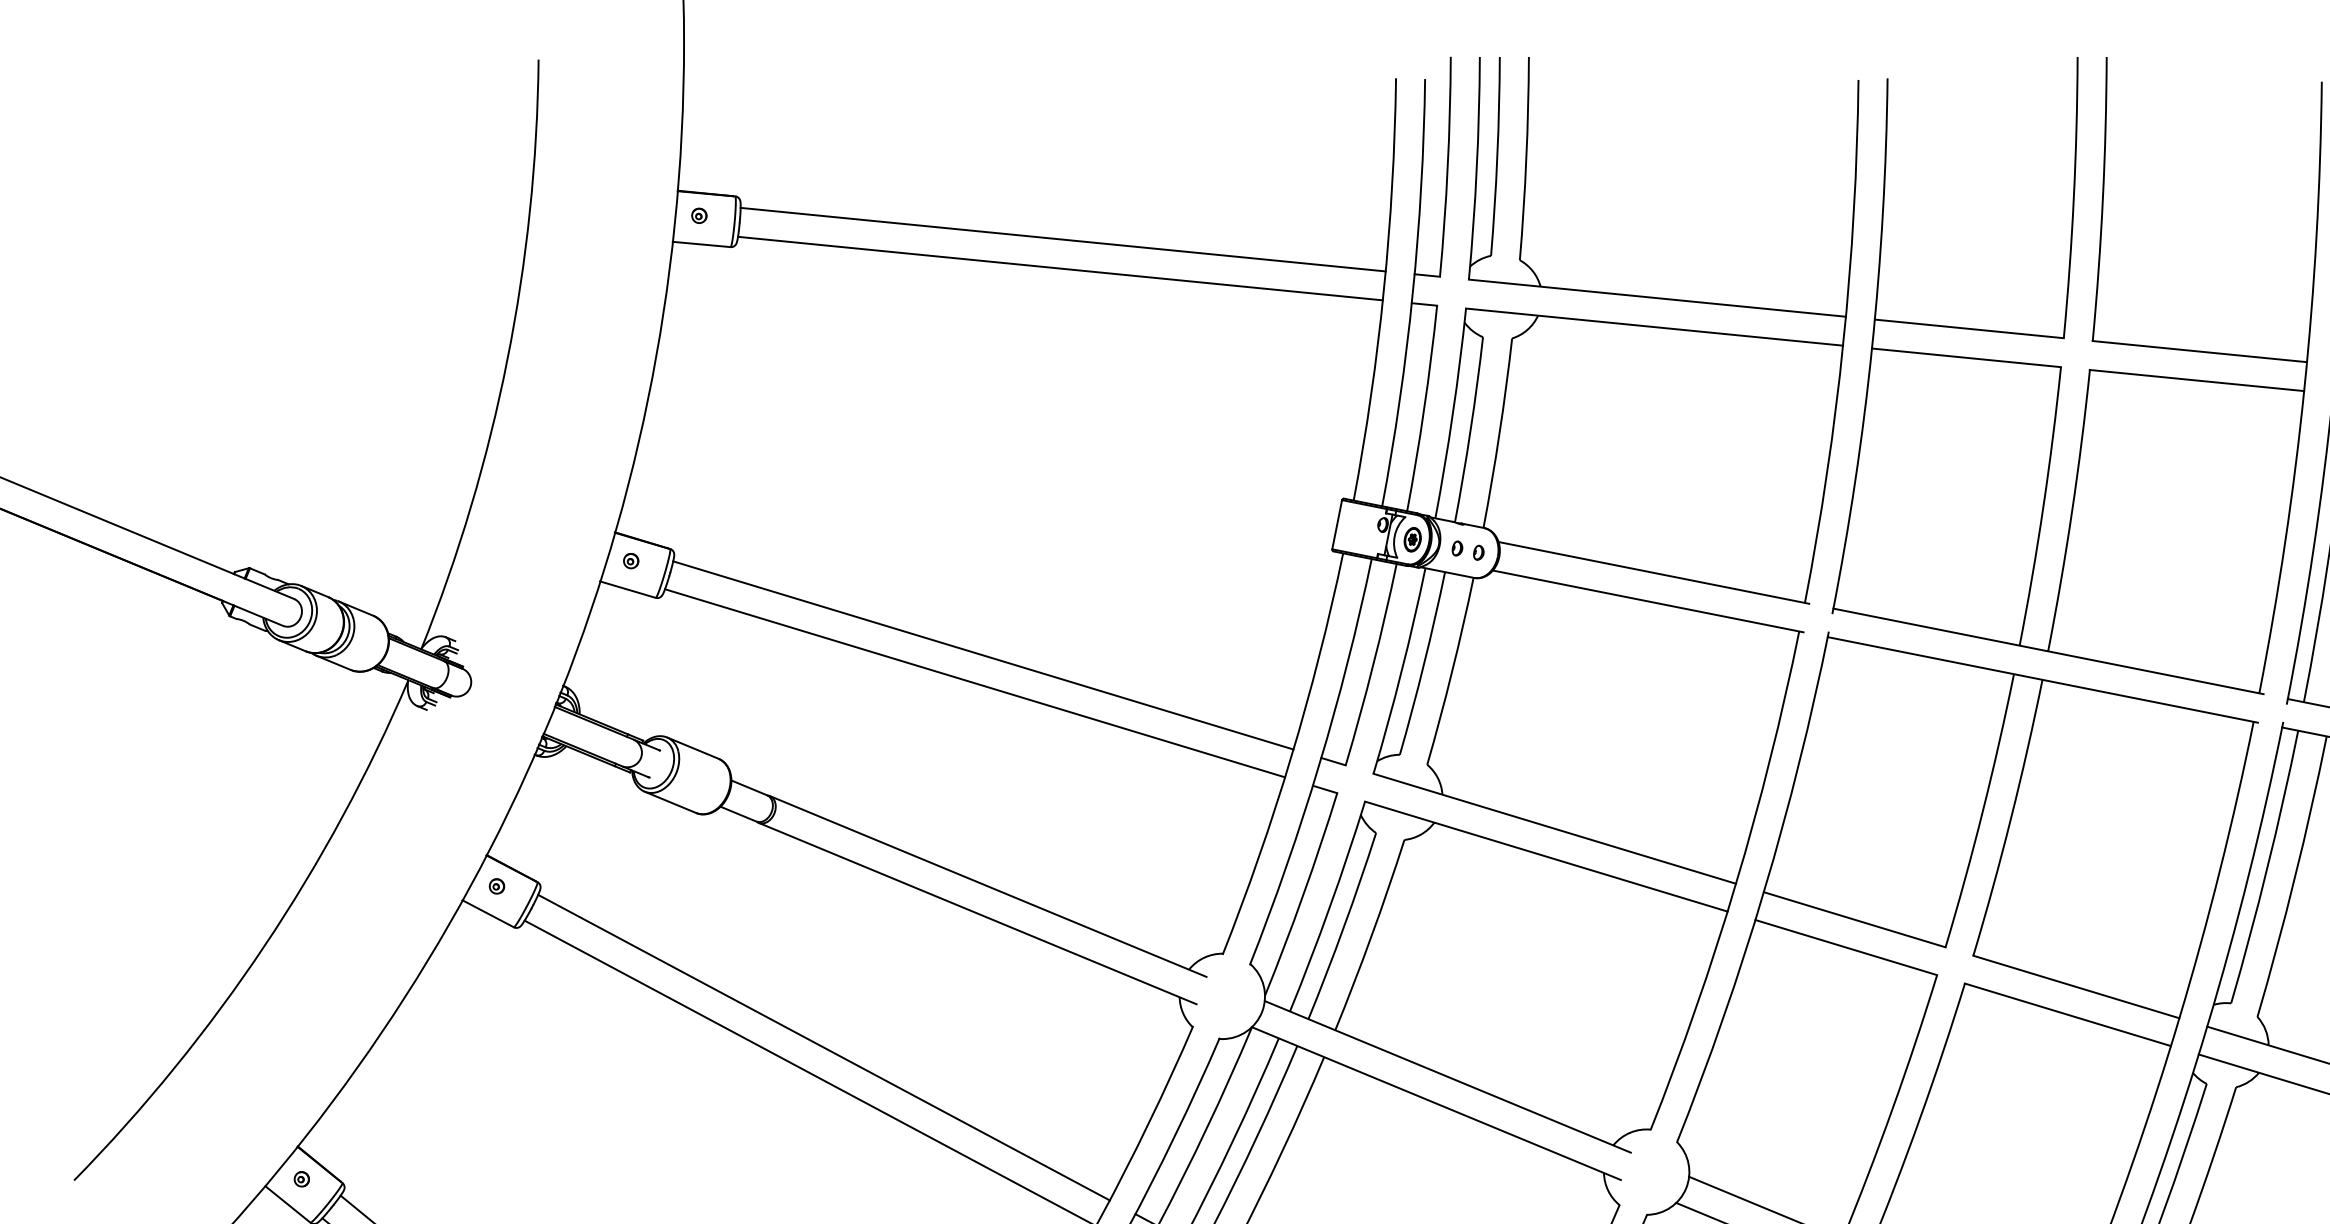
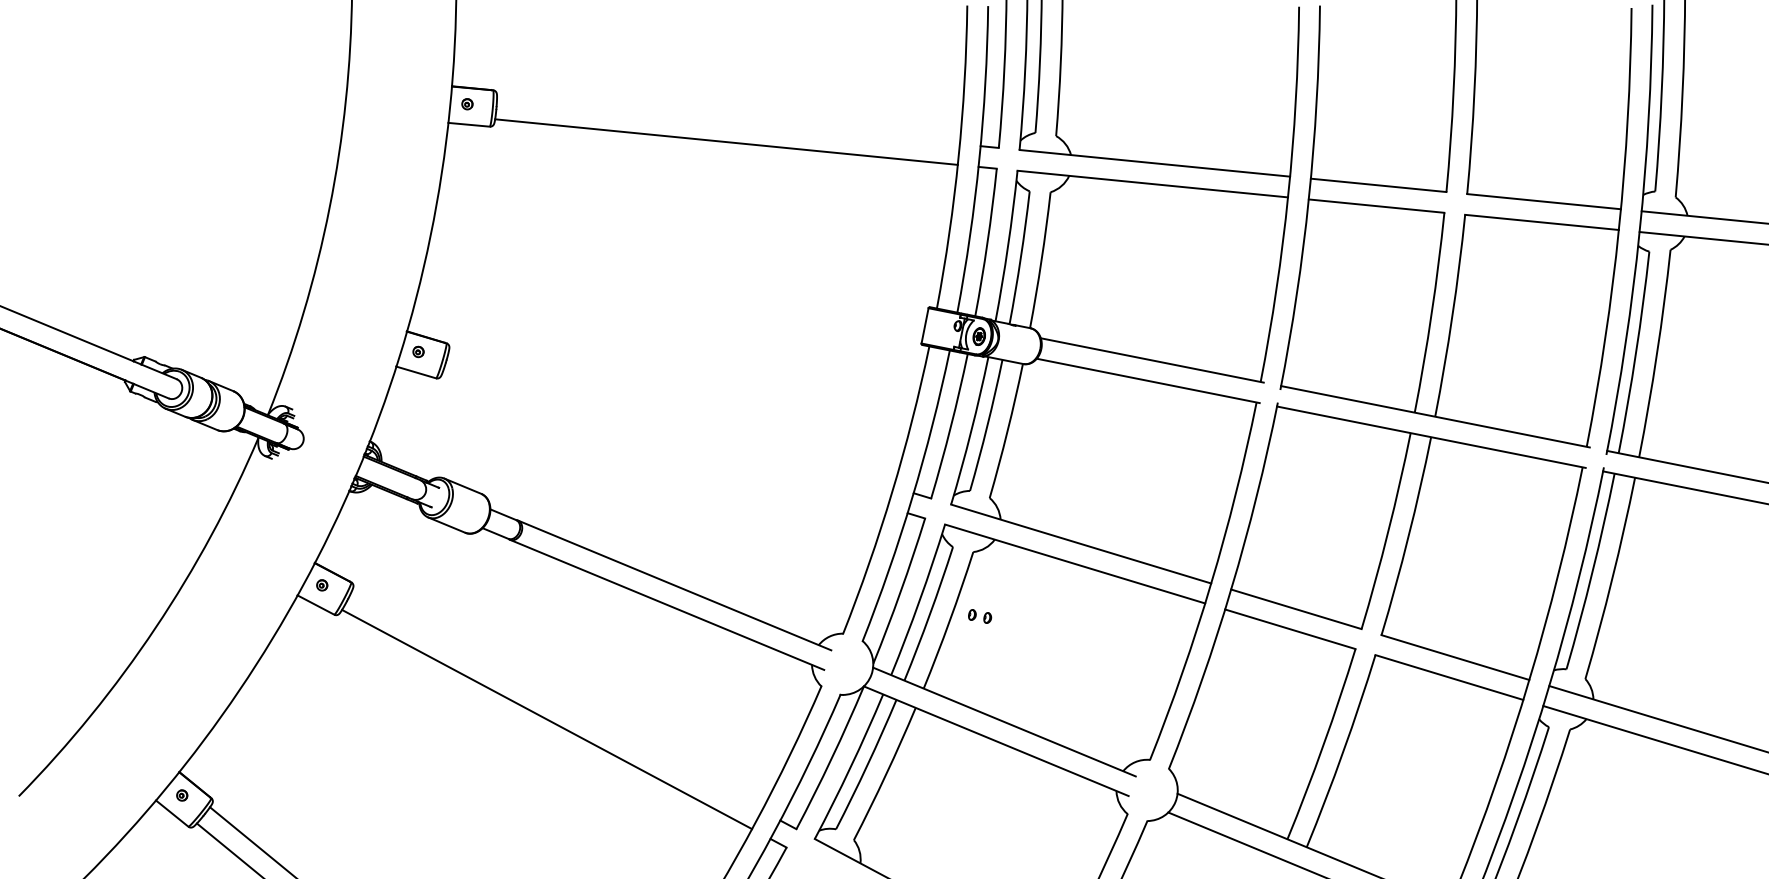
line: (1063, 239) -> (728, 121), removed
part: (1468, 550) -> (980, 616), moved
line: (982, 655) -> (670, 419), removed
line: (974, 683) -> (664, 439), removed
line: (823, 1046) -> (556, 700), removed

